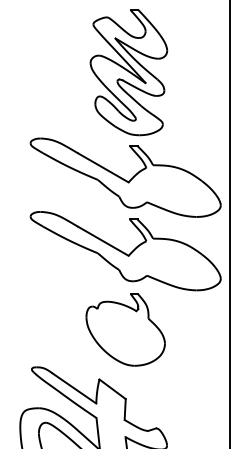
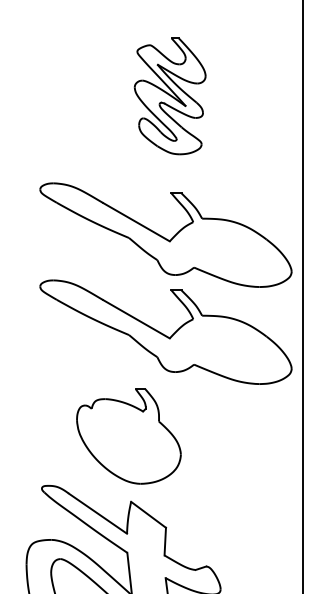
part: (128, 72) -> (169, 96), size x0.7
part: (125, 329) -> (128, 435), moved

